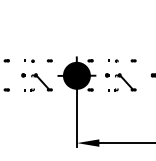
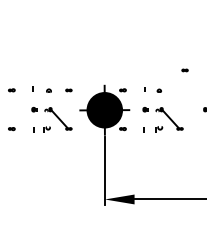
part: (29, 60) -> (42, 90), size x1.6
part: (113, 60) -> (153, 90), size x1.4
part: (133, 60) -> (184, 70), moved
part: (29, 90) -> (42, 129), size x1.4
part: (113, 90) -> (153, 129), size x1.6

